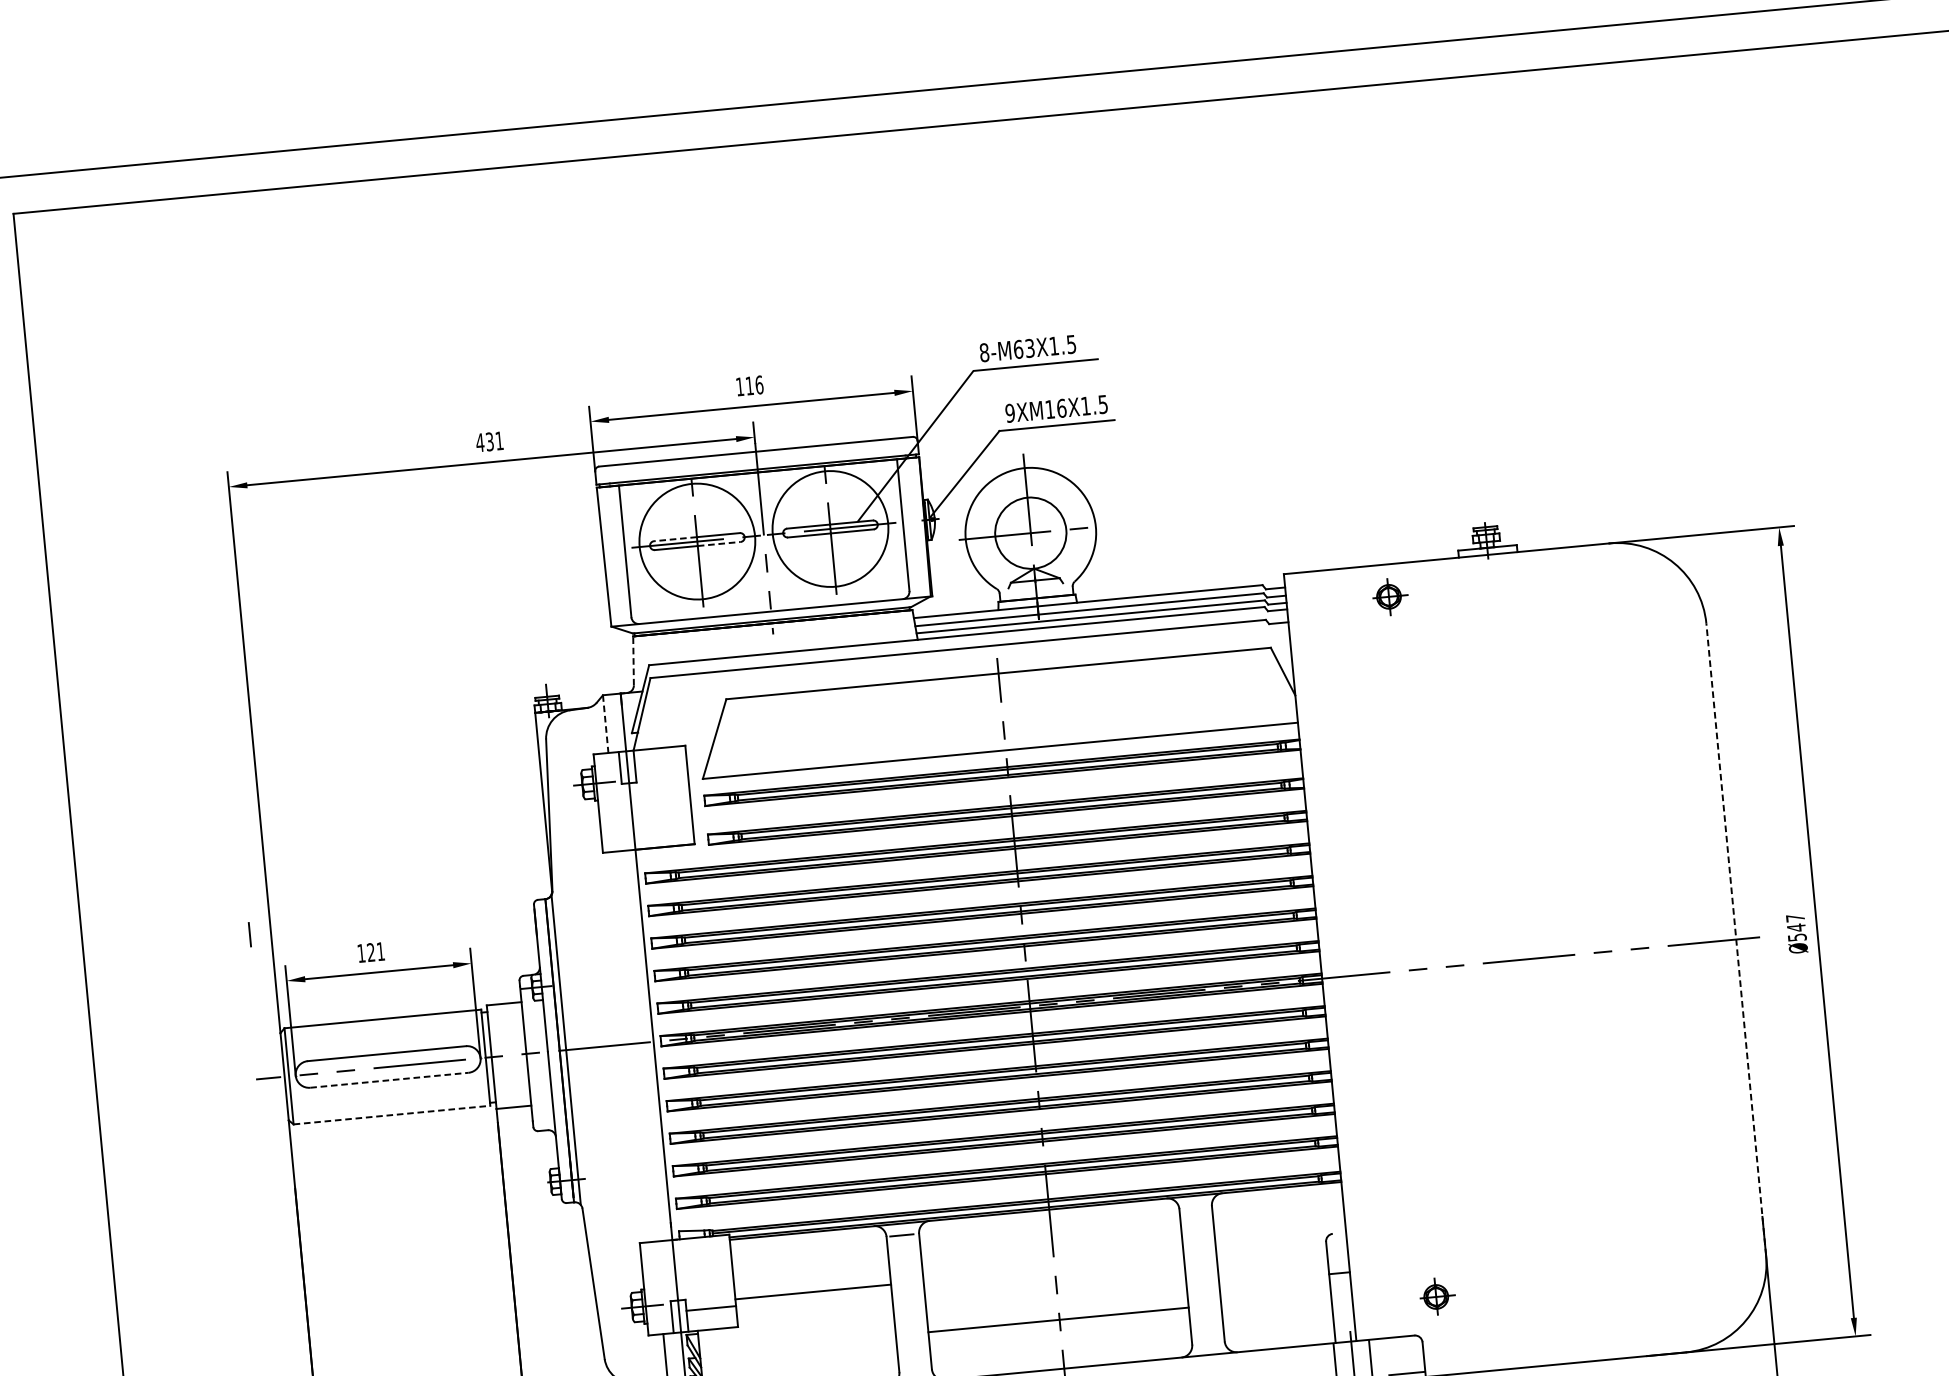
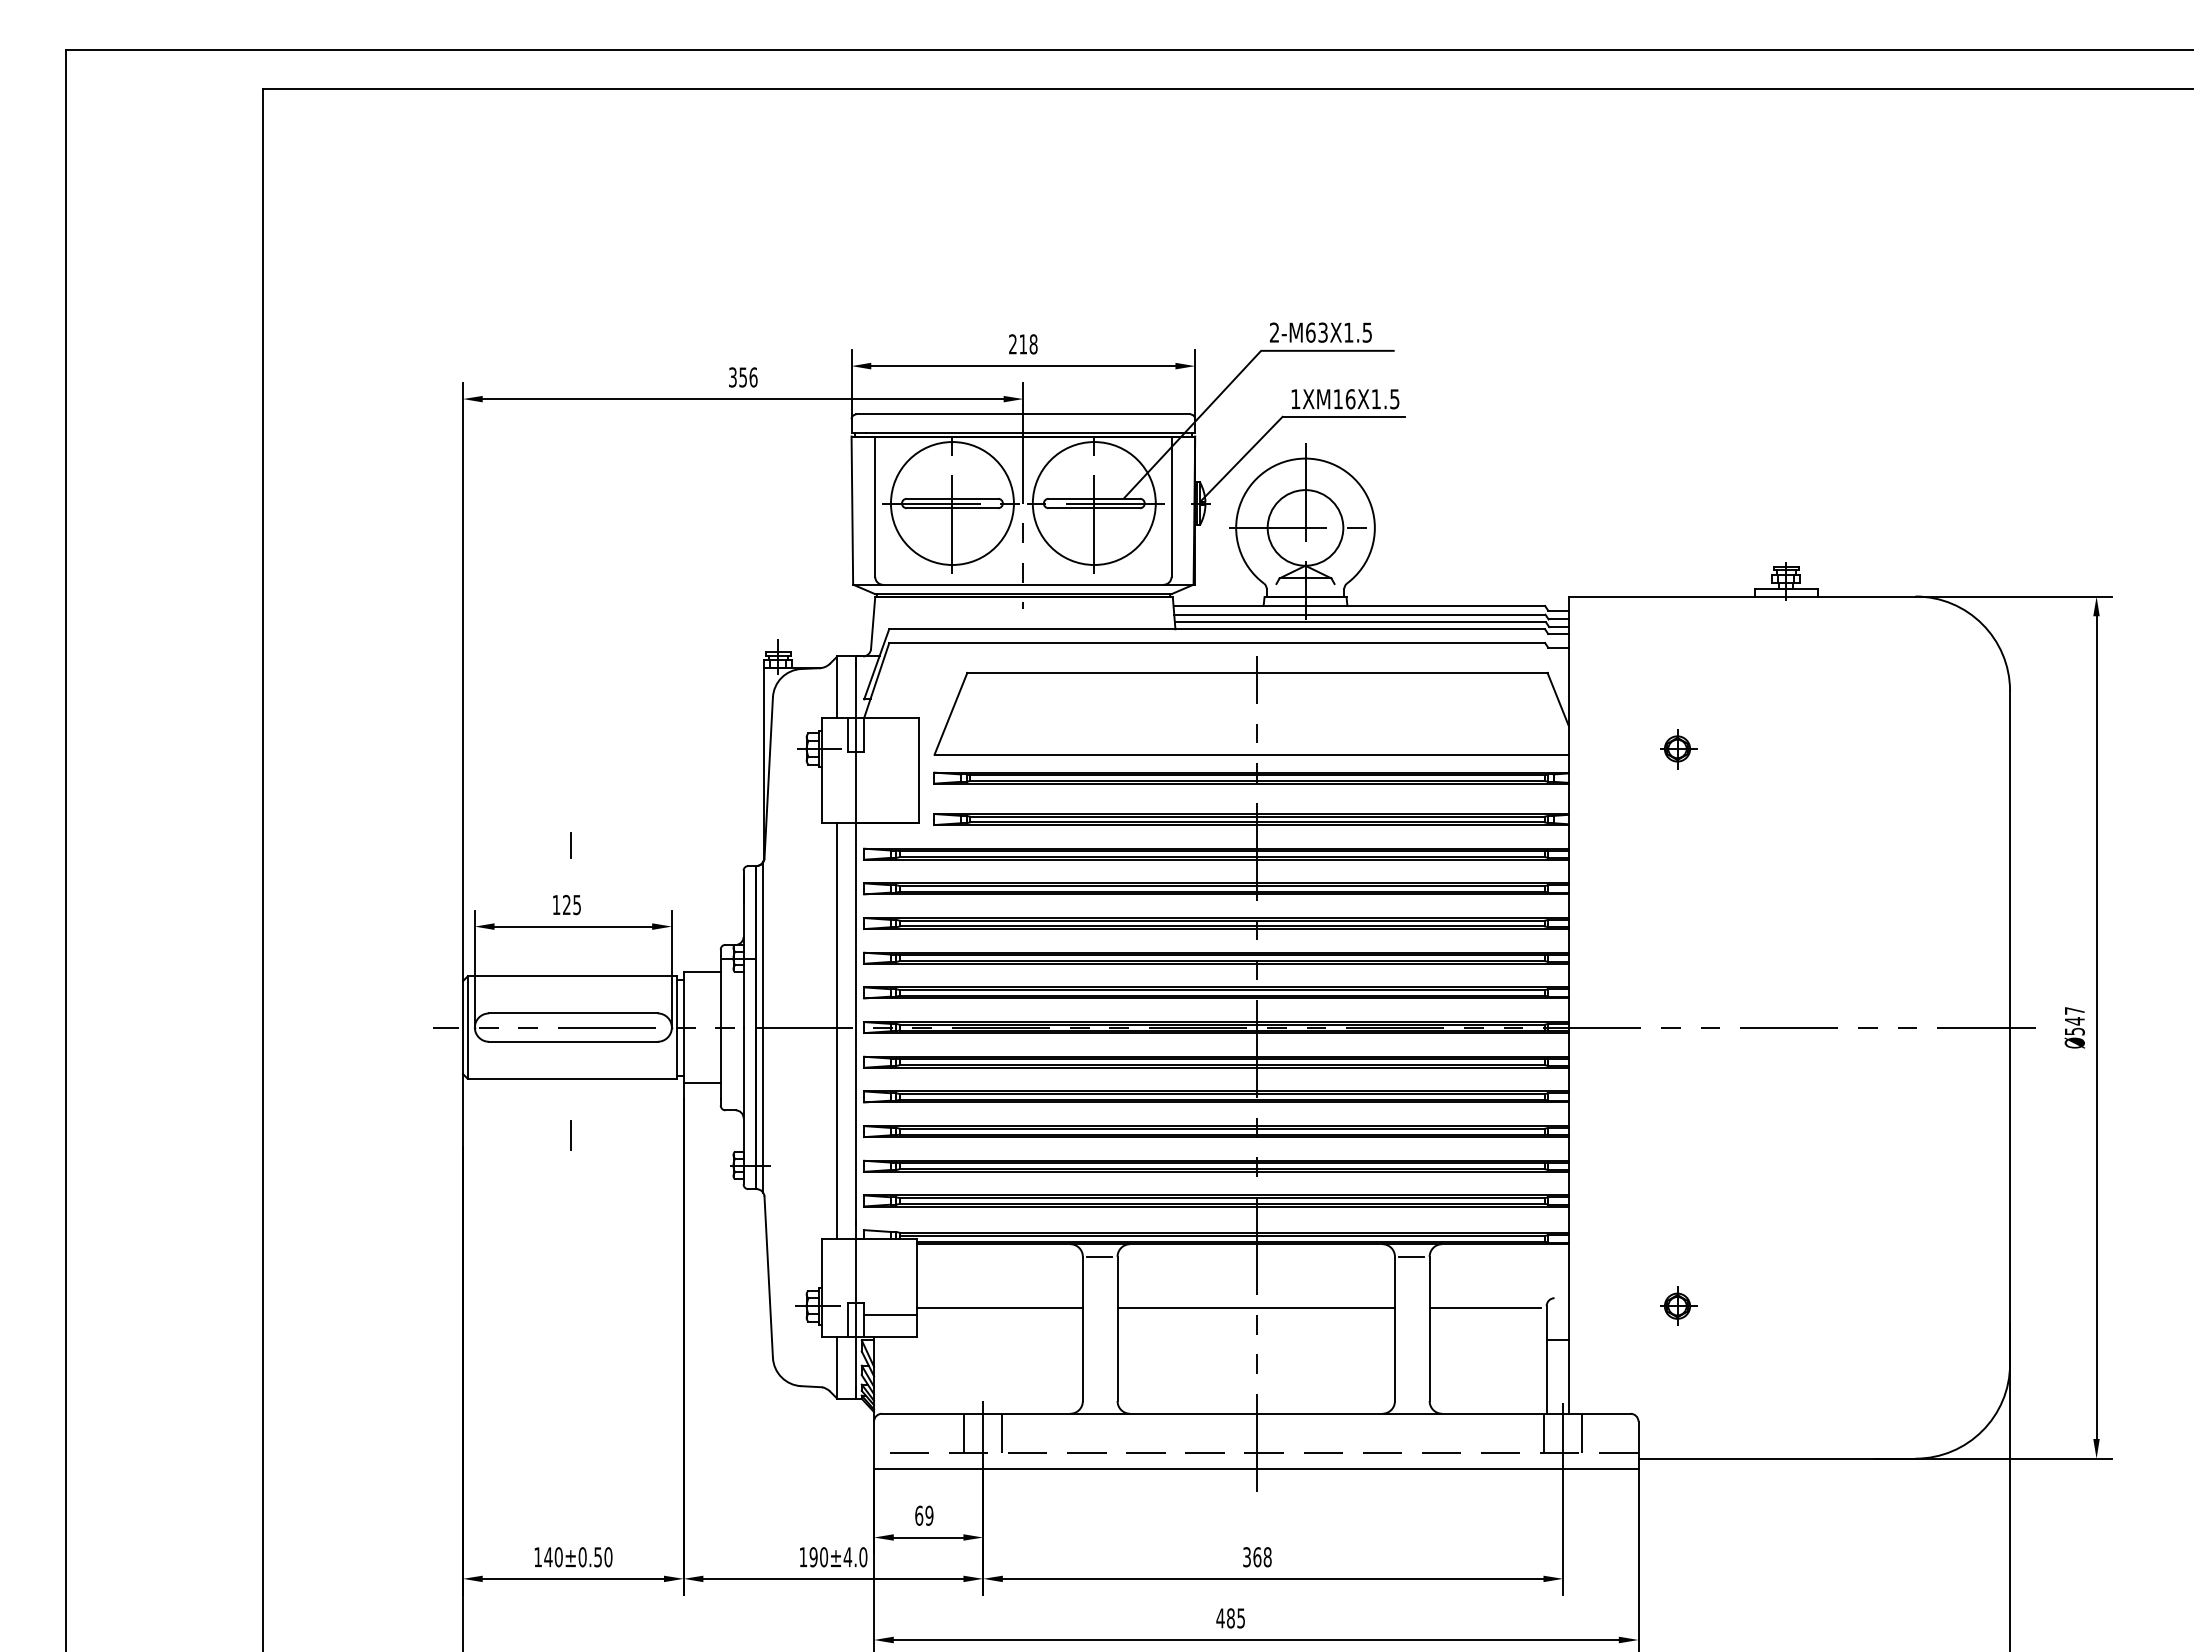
text: (984, 352) -> (1274, 332), 8-M63X1.5 -> 2-M63X1.5
text: (749, 386) -> (1023, 344), 116 -> 218
text: (1010, 413) -> (1295, 399), 9XM16X1.5 -> 1XM16X1.5
text: (489, 441) -> (742, 377), 431 -> 356
line: (675, 538) -> (929, 498), dashed -> solid
line: (719, 544) -> (975, 508), dashed -> solid
part: (1389, 597) -> (1678, 749), moved
line: (633, 660) -> (873, 622), dashed -> solid
line: (605, 724) -> (837, 687), dashed -> solid
line: (249, 935) -> (570, 845), moved
line: (1736, 939) -> (2010, 1027), dashed -> solid
text: (380, 952) -> (576, 905), 121 -> 125
line: (636, 1046) -> (837, 1030), added
line: (389, 1080) -> (573, 1041), dashed -> solid
line: (391, 1114) -> (572, 1078), dashed -> solid
line: (395, 1168) -> (570, 1135), added
line: (1193, 1207) -> (1410, 1256), added
line: (1268, 1248) -> (1485, 1307), added
part: (1437, 1296) -> (1678, 1305), moved
line: (1057, 1319) -> (1255, 1307), moved

